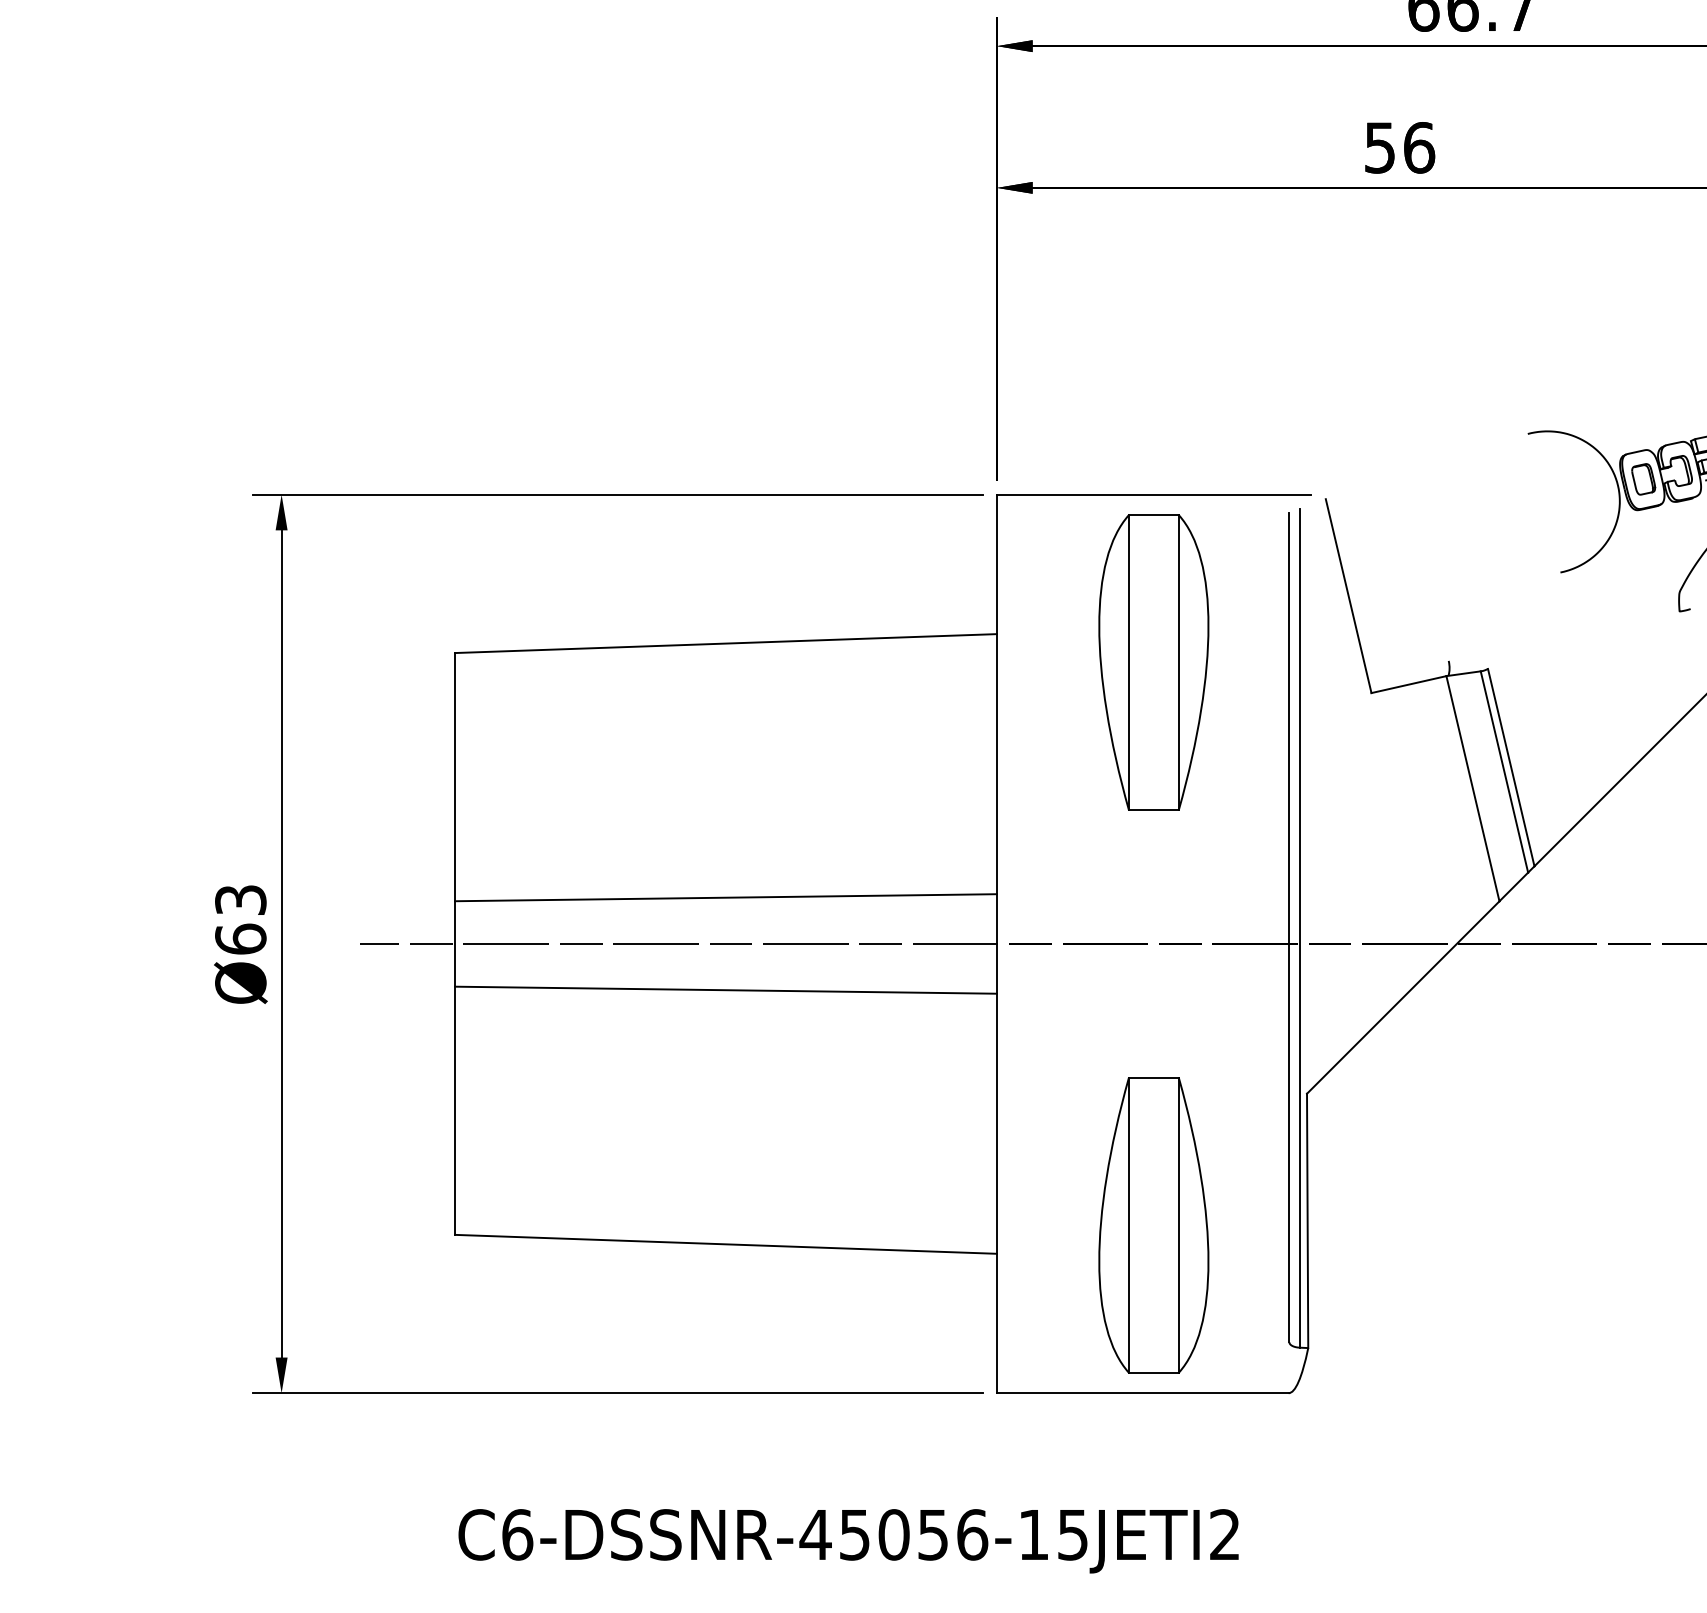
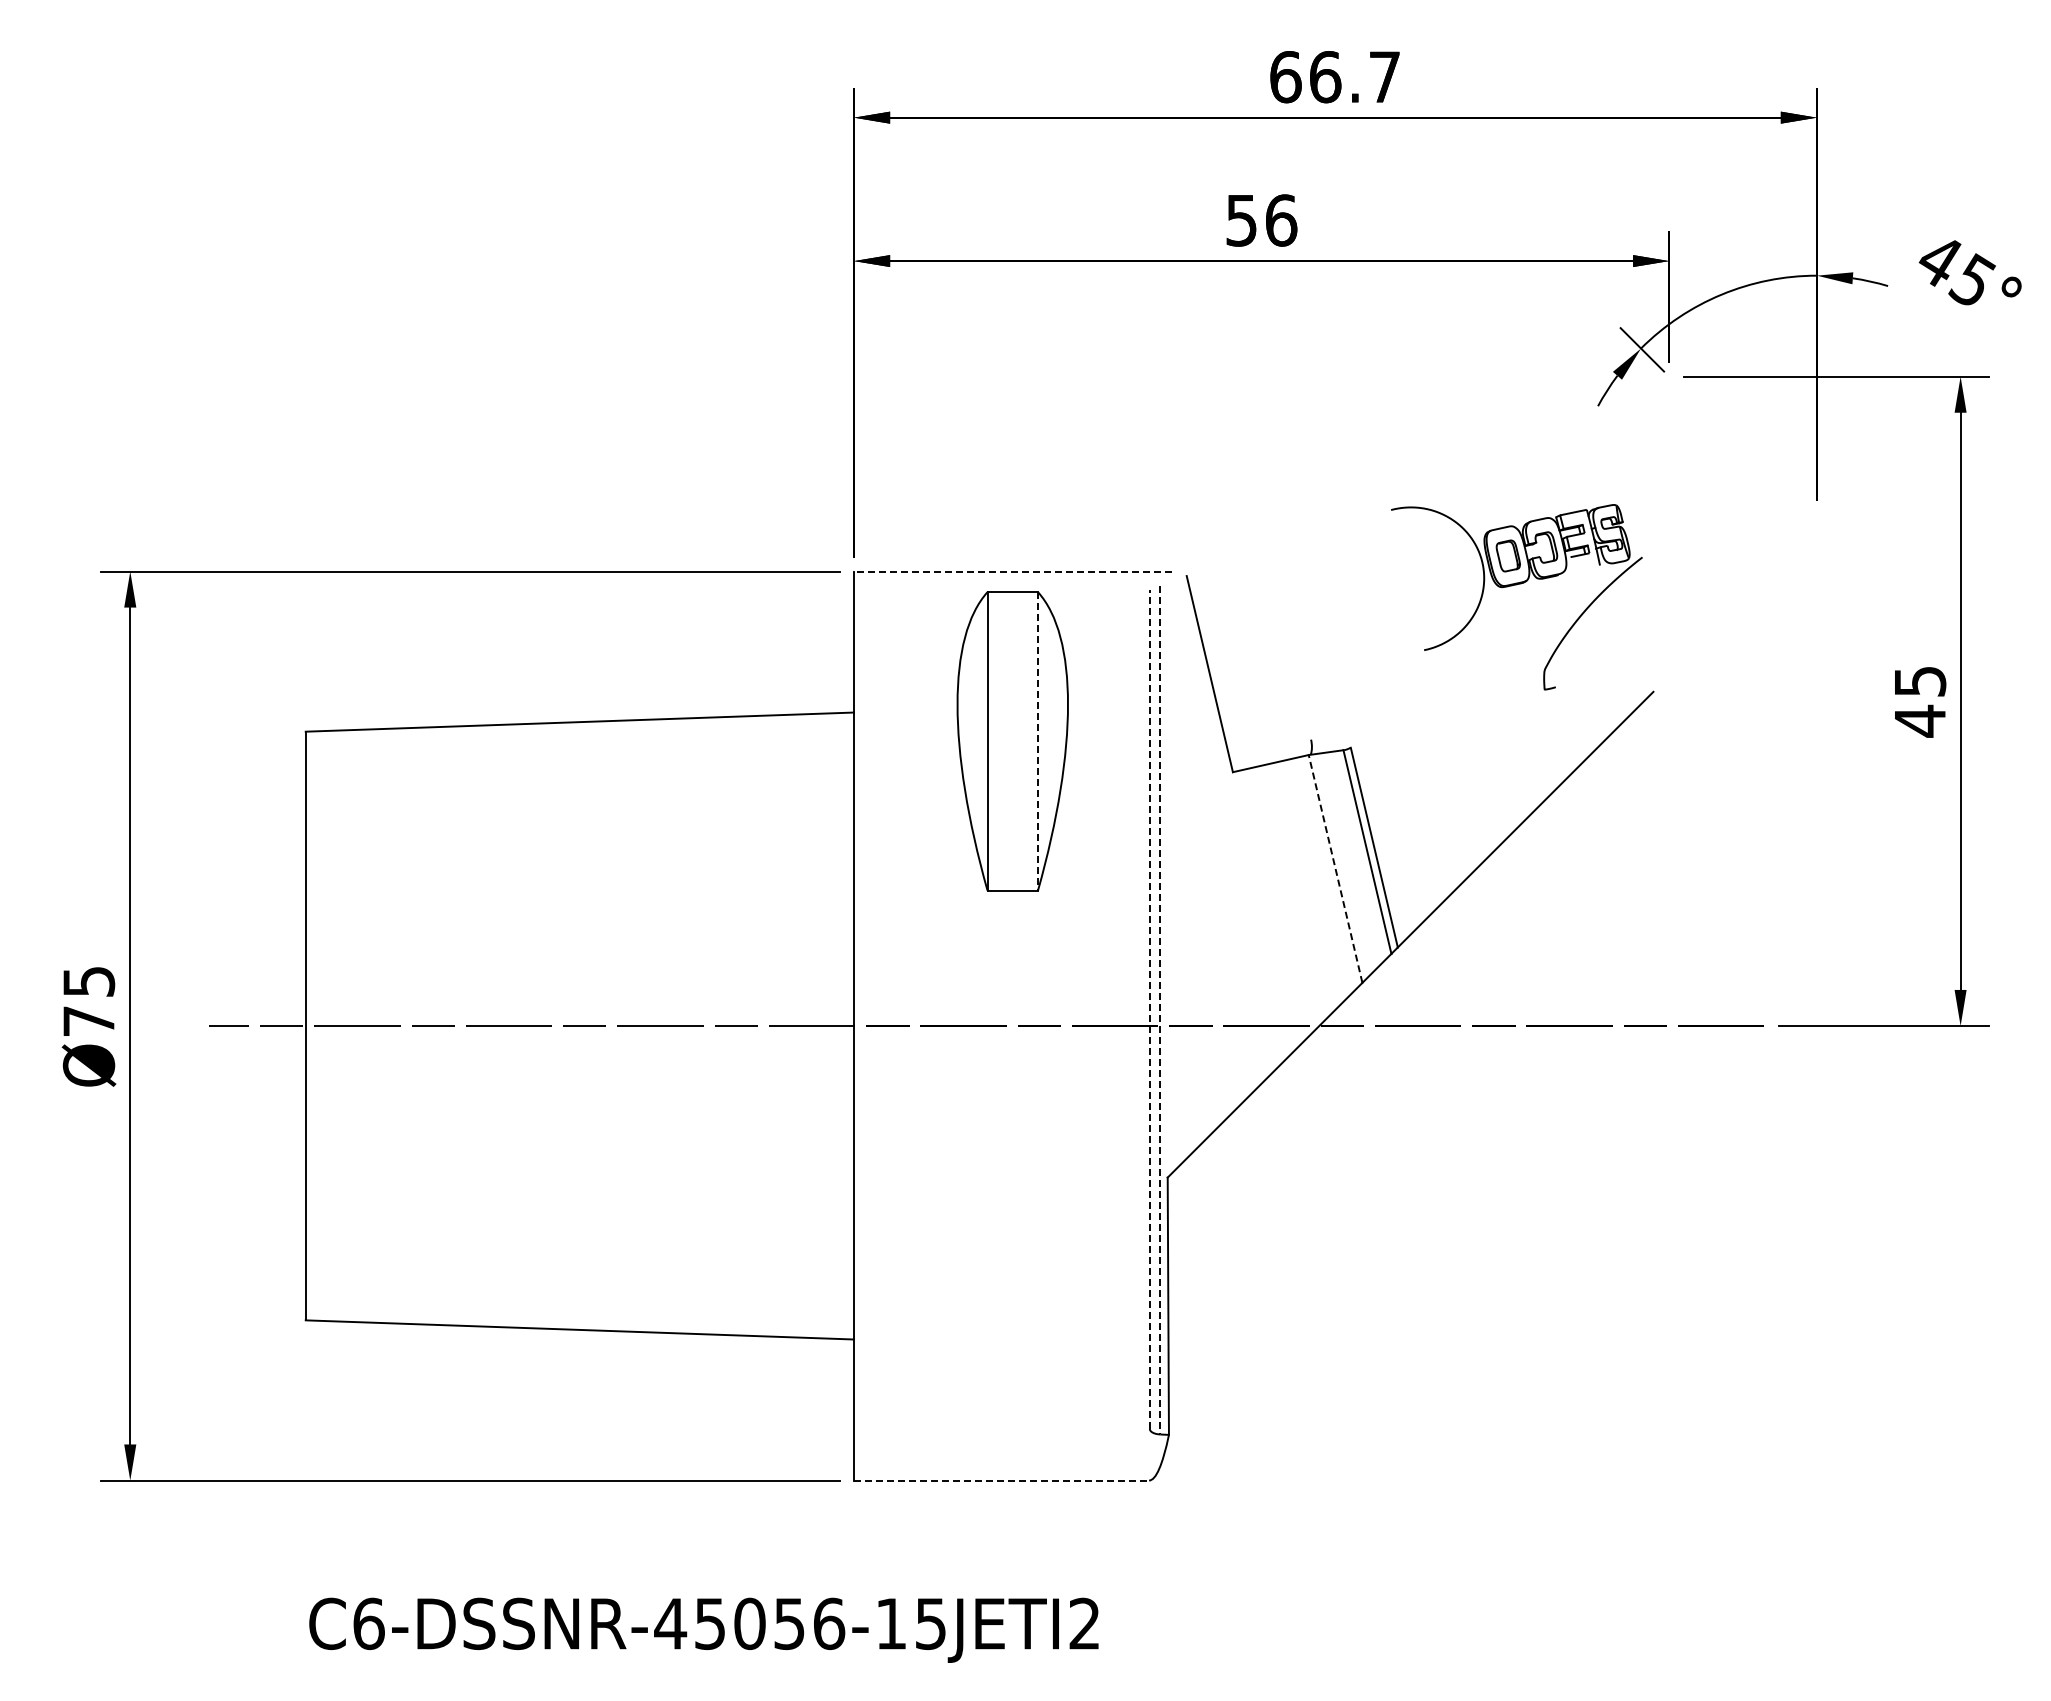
line: (1153, 494) -> (1012, 571), solid -> dashed
line: (1179, 662) -> (1038, 741), solid -> dashed
line: (1472, 788) -> (1335, 868), solid -> dashed
line: (725, 896) -> (579, 978), removed
text: (240, 919) -> (88, 1001), Ø63 -> Ø75
line: (1289, 927) -> (1149, 1009), solid -> dashed
line: (1299, 928) -> (1160, 1010), solid -> dashed
line: (725, 989) -> (579, 1072), removed
part: (1153, 1225) -> (1012, 1310), removed
line: (1142, 1393) -> (1001, 1480), solid -> dashed

